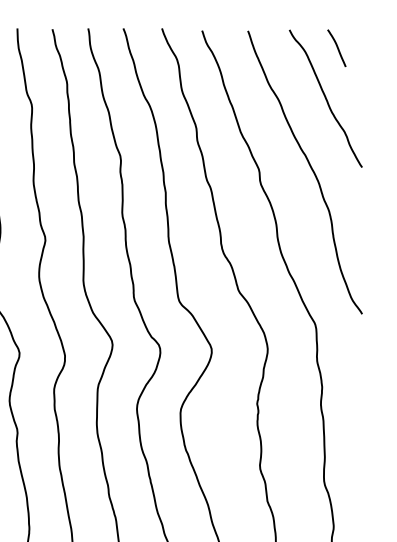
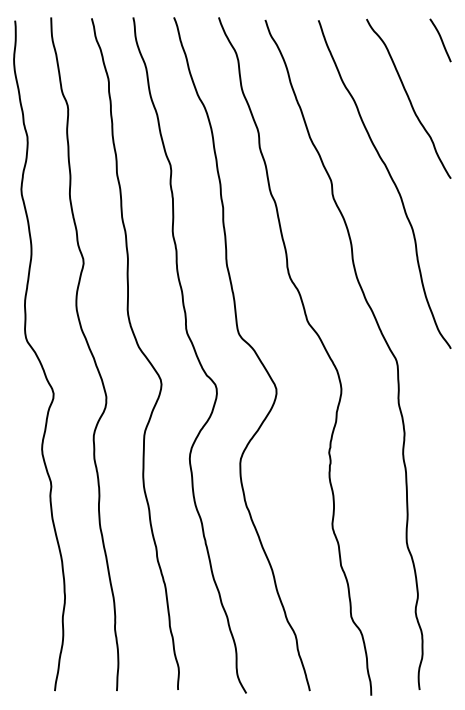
curve: (336, 47) -> (440, 39), moved

